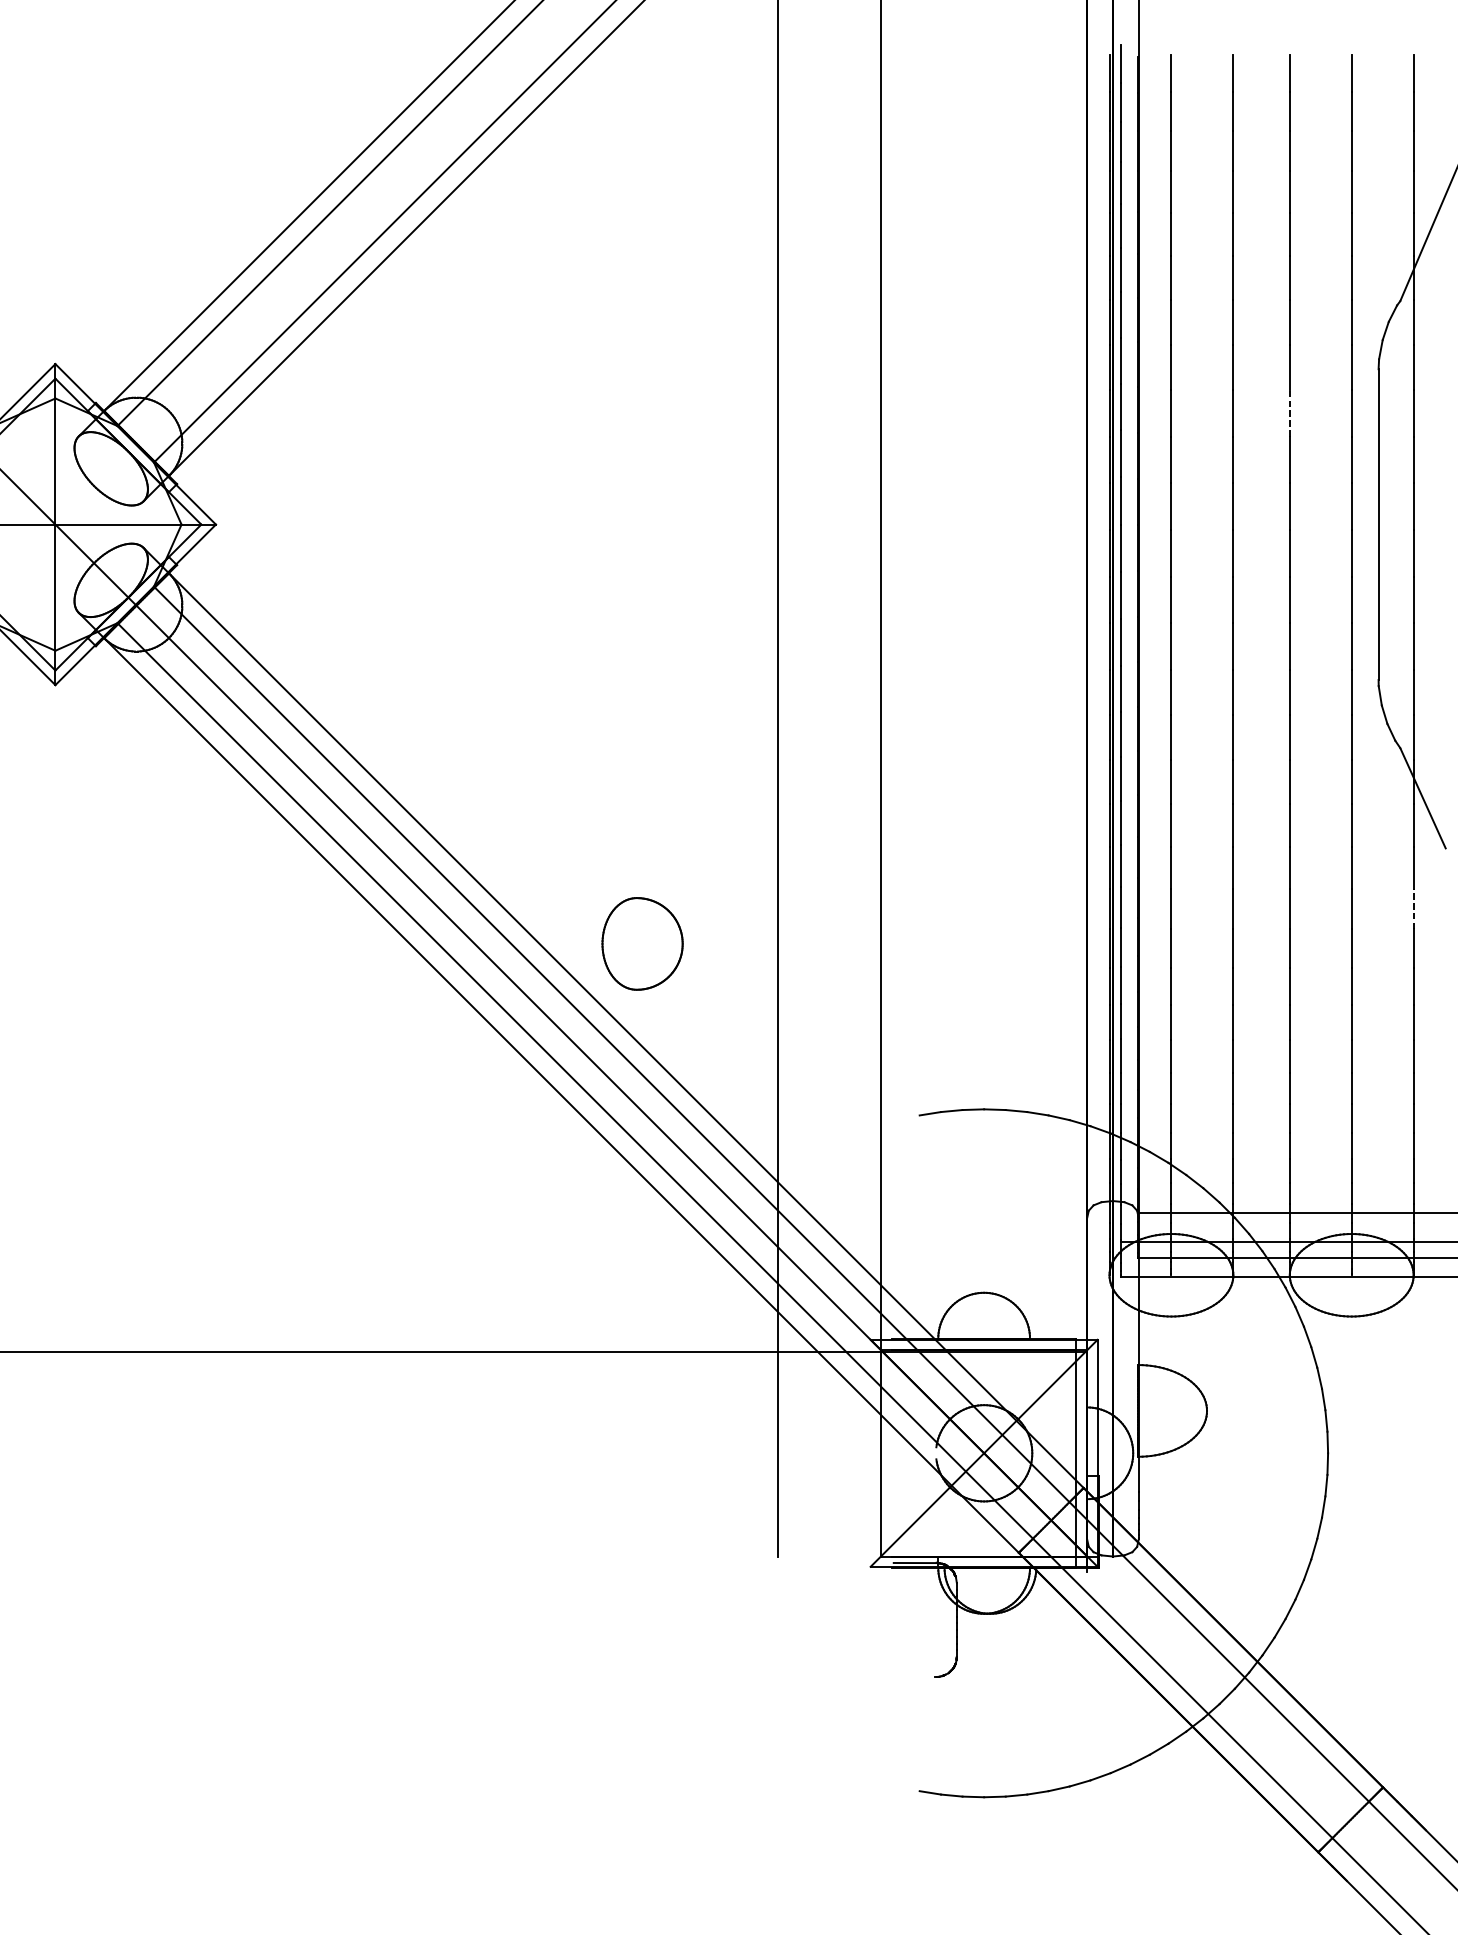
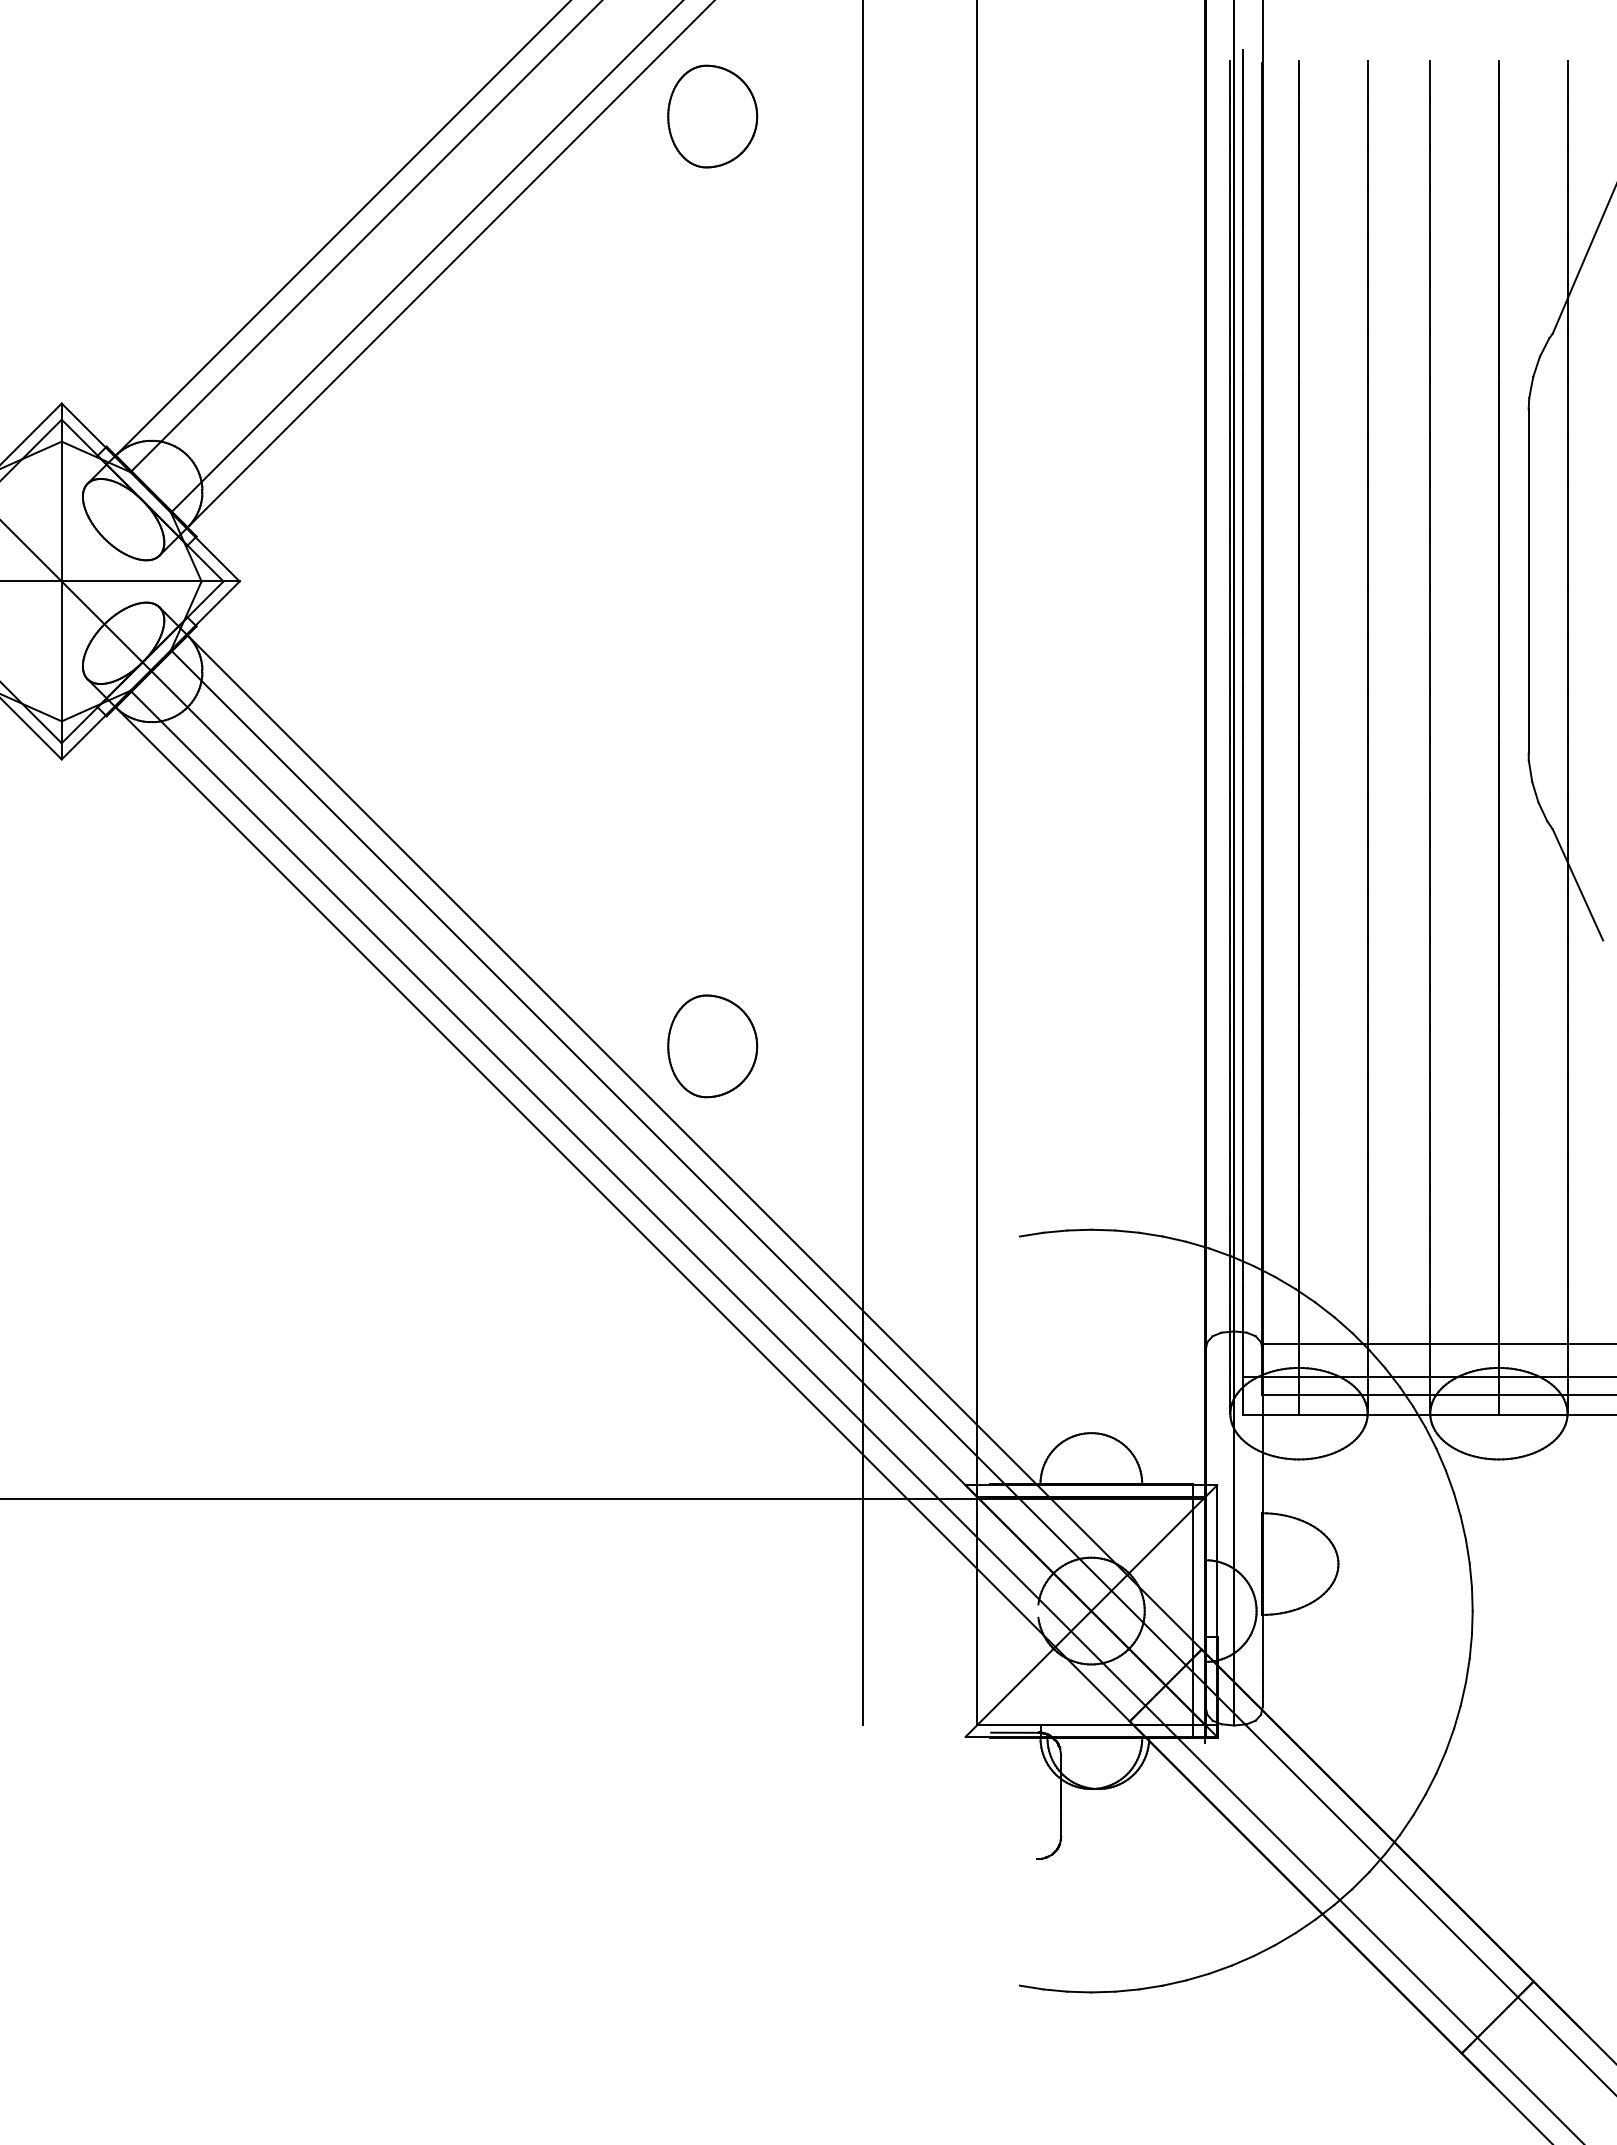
part: (642, 105) -> (712, 116), added
line: (1290, 413) -> (1430, 458), dashed -> solid
line: (1413, 908) -> (1567, 1007), dashed -> solid

